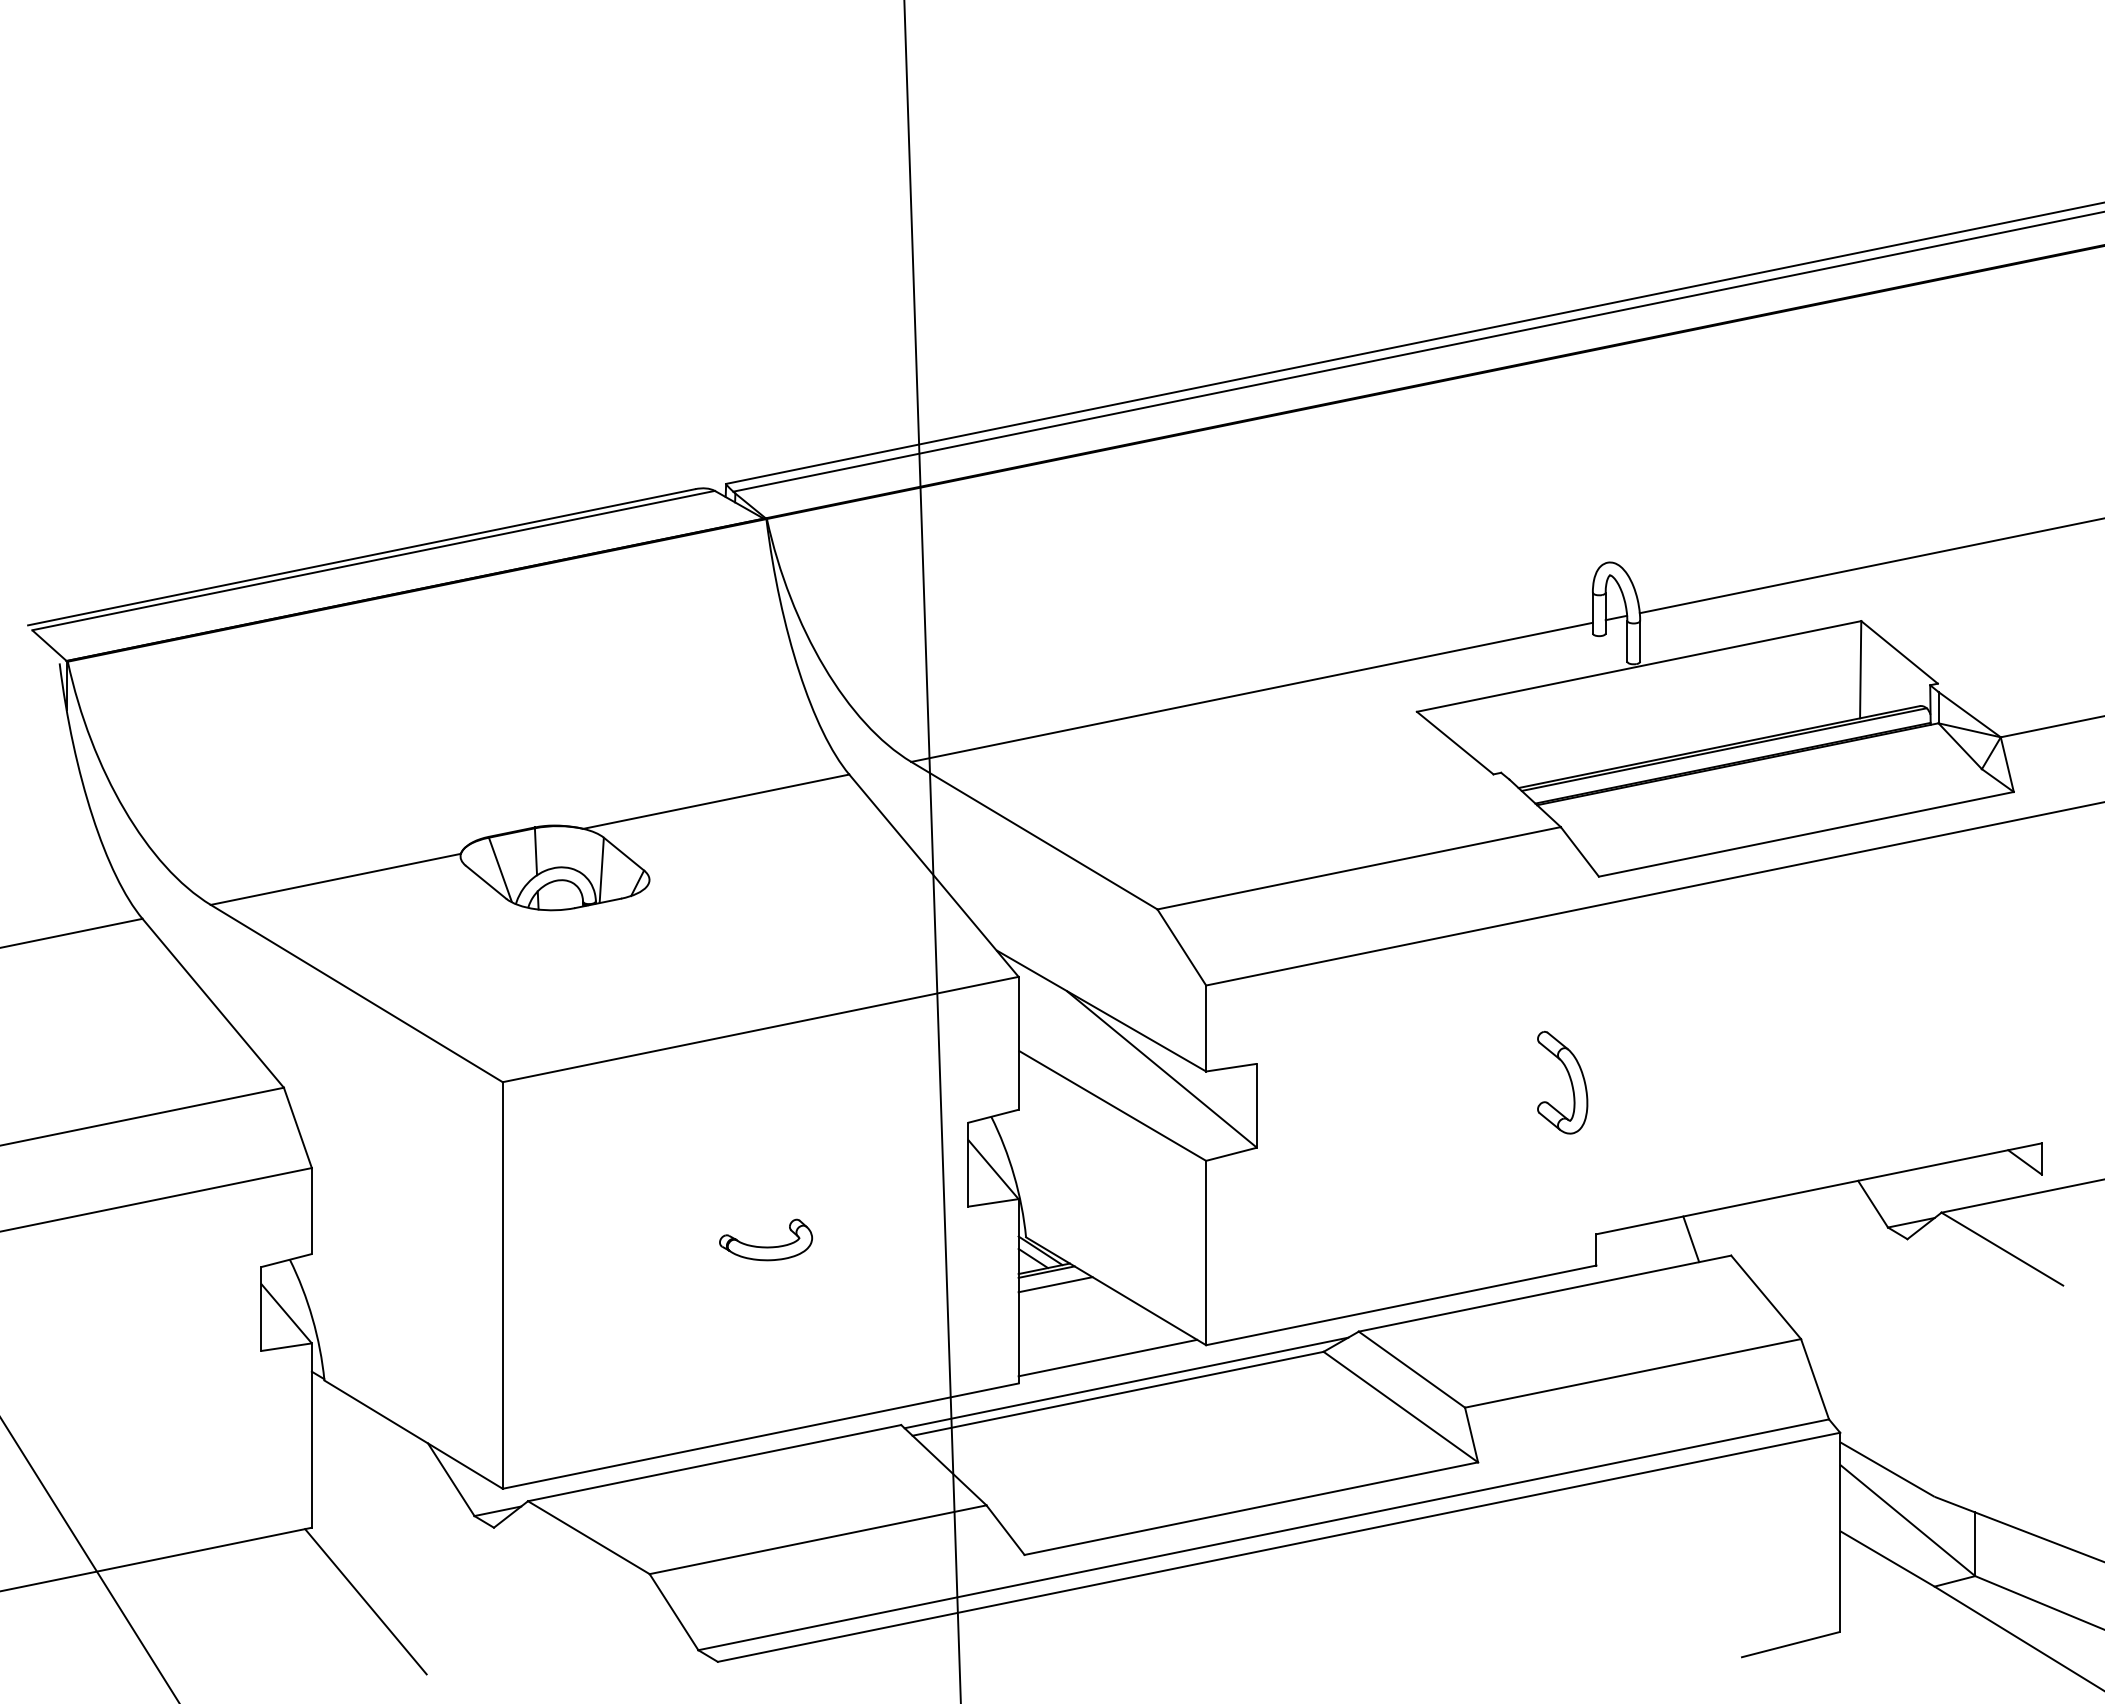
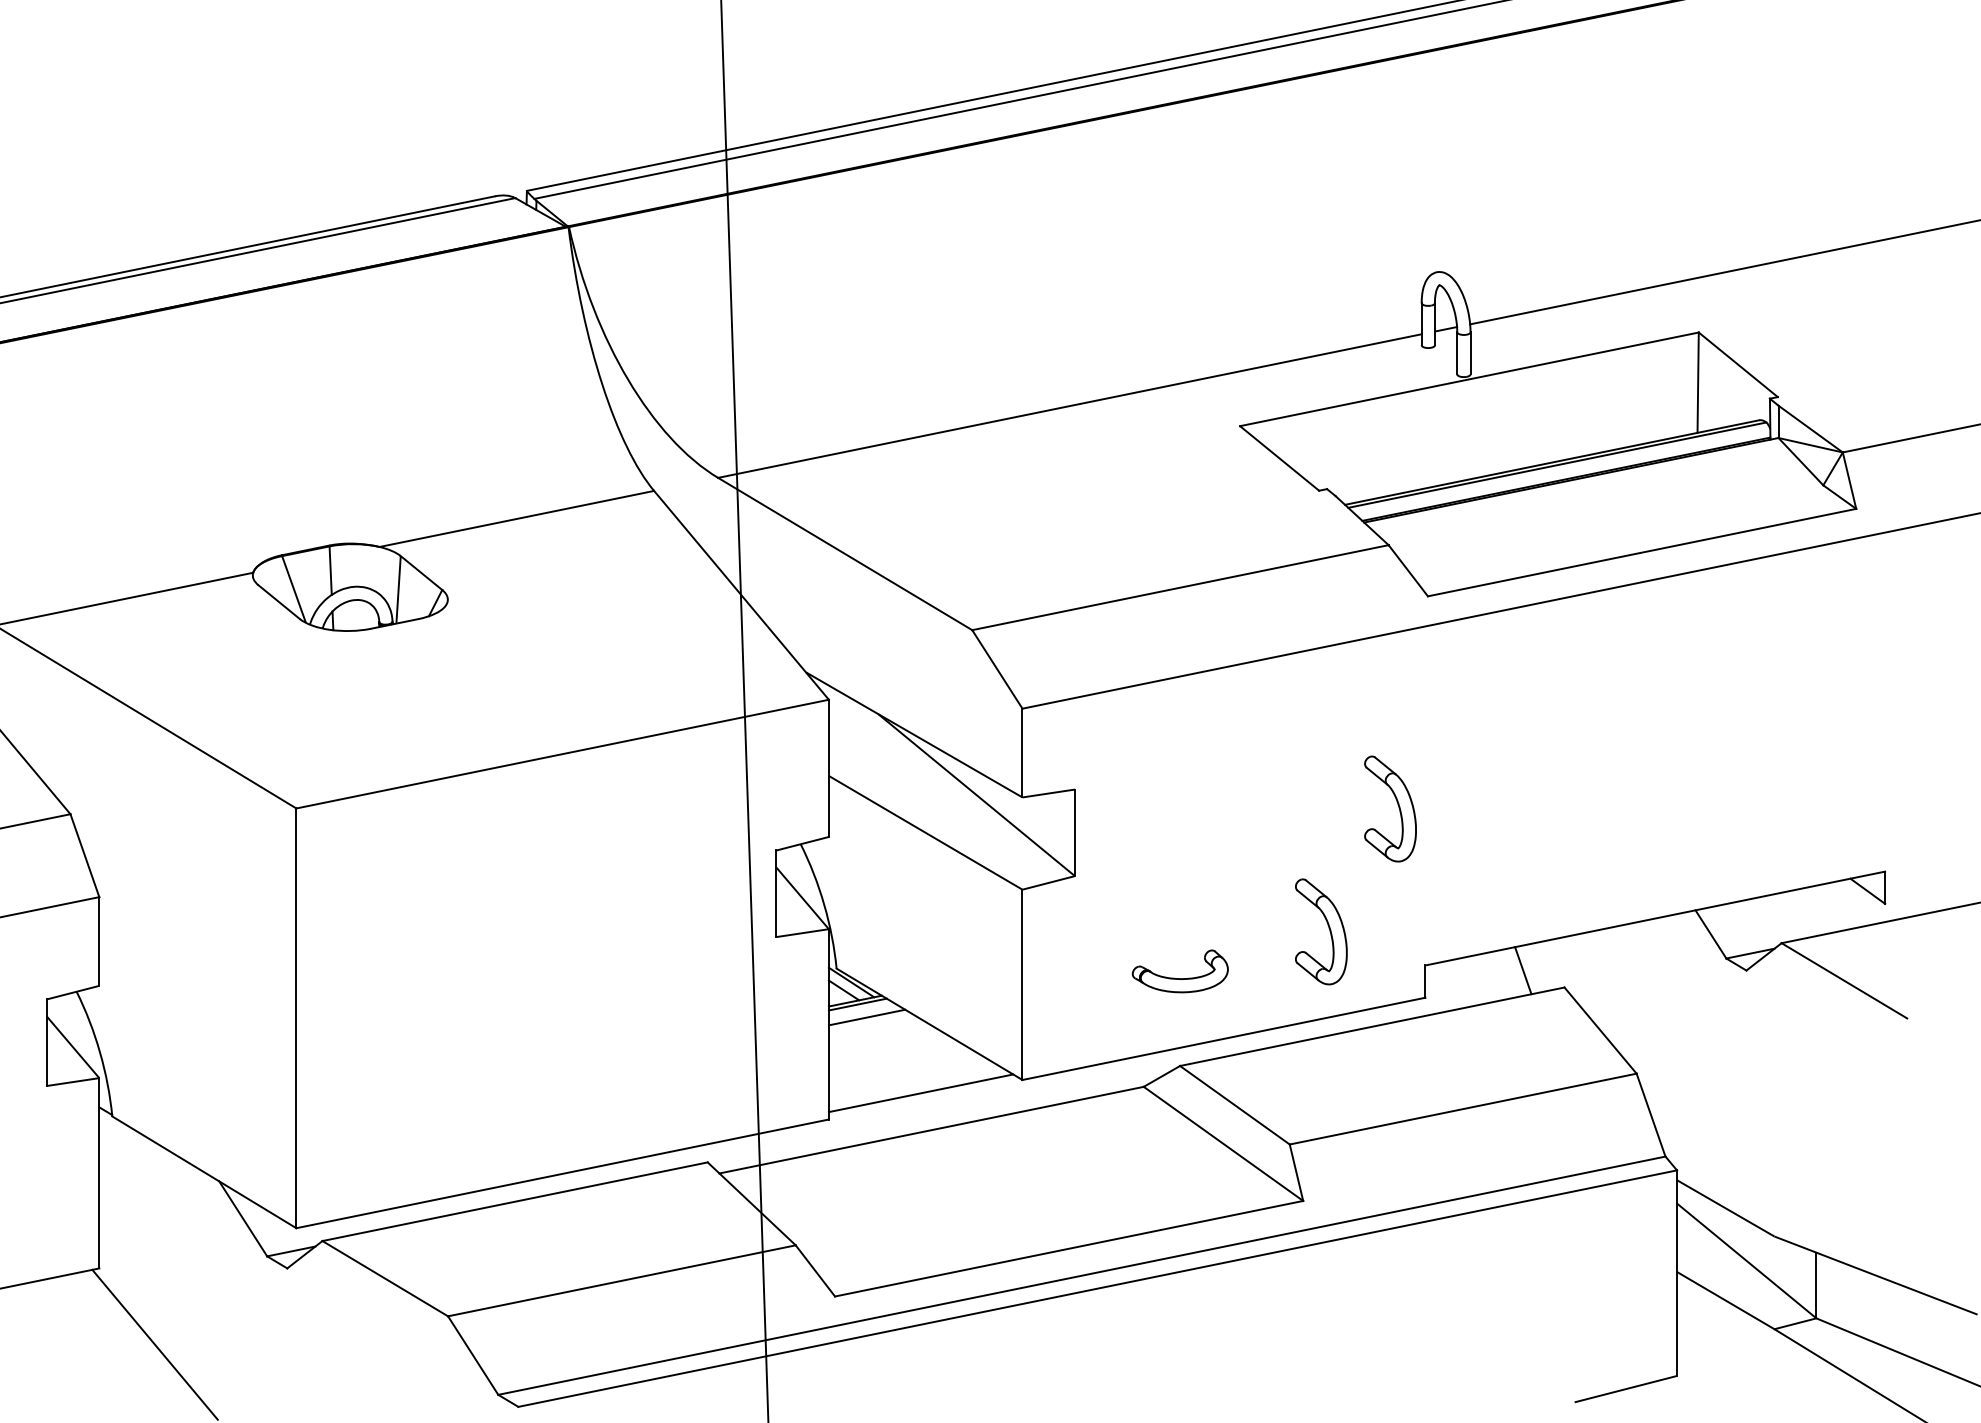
part: (1502, 1198) -> (1328, 928), added
part: (766, 1246) -> (1180, 978), moved
line: (1126, 1382) -> (940, 1118), removed

